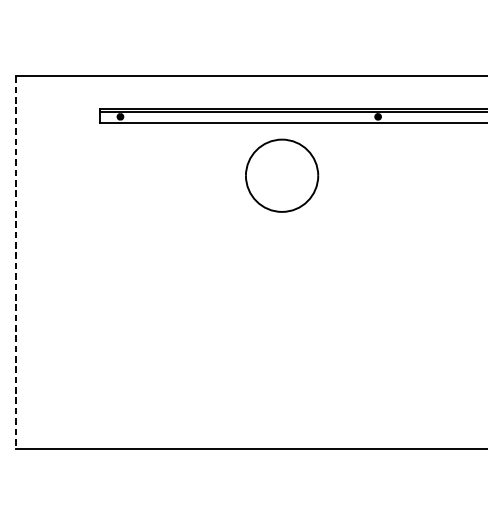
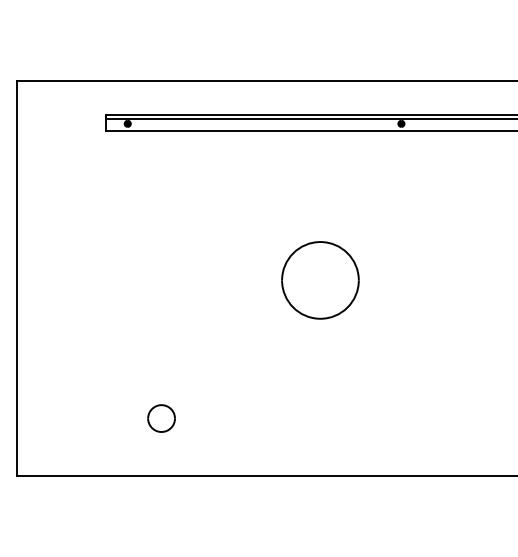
part: (282, 175) -> (320, 280), moved
line: (16, 262) -> (17, 278), dashed -> solid
part: (152, 394) -> (161, 418), added

